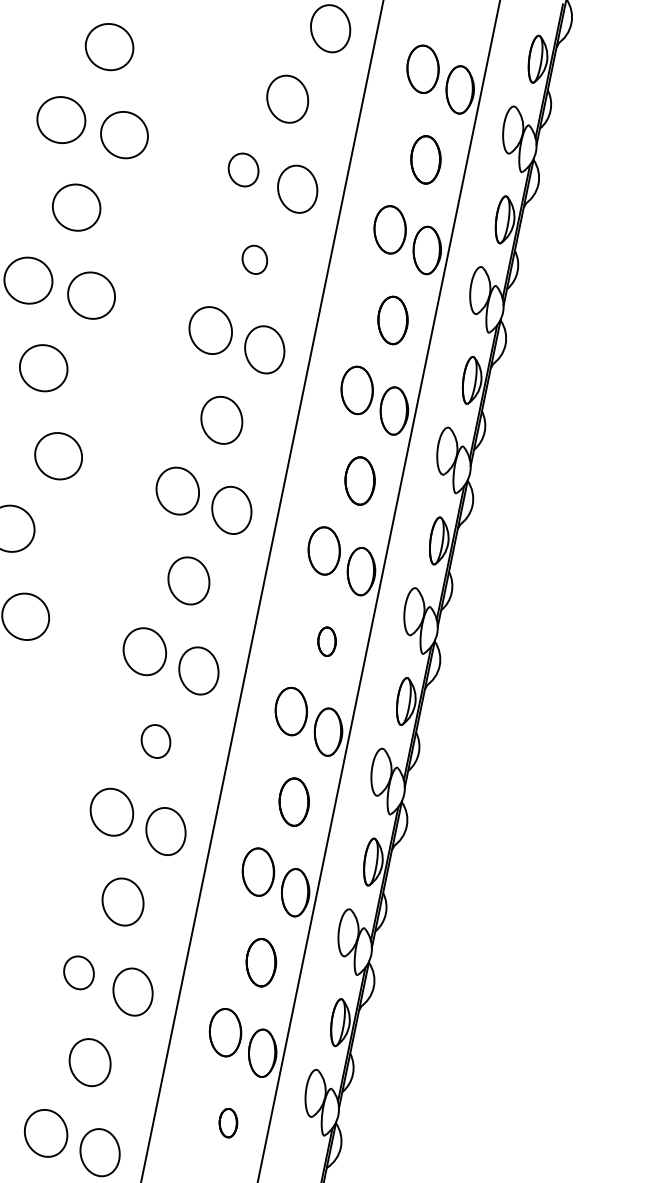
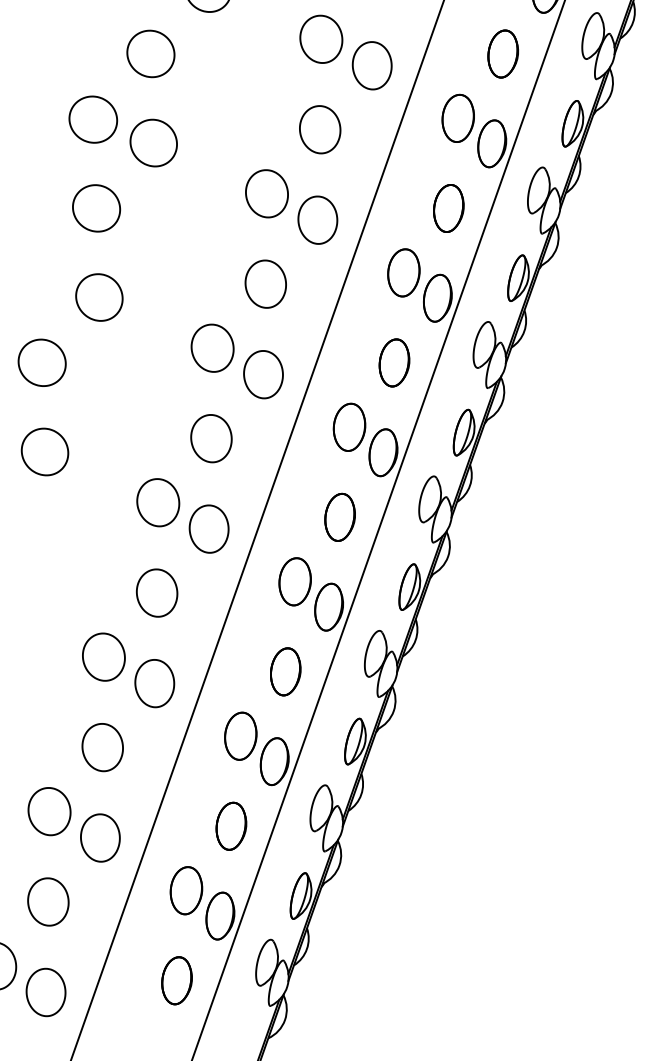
part: (243, 169) -> (321, 38), size x1.43
part: (254, 259) -> (319, 129), size x1.67
part: (326, 641) -> (339, 517), size x1.67
part: (155, 741) -> (156, 592), size x1.43
part: (78, 972) -> (49, 811), size x1.43
part: (228, 1122) -> (177, 979), size x1.67

